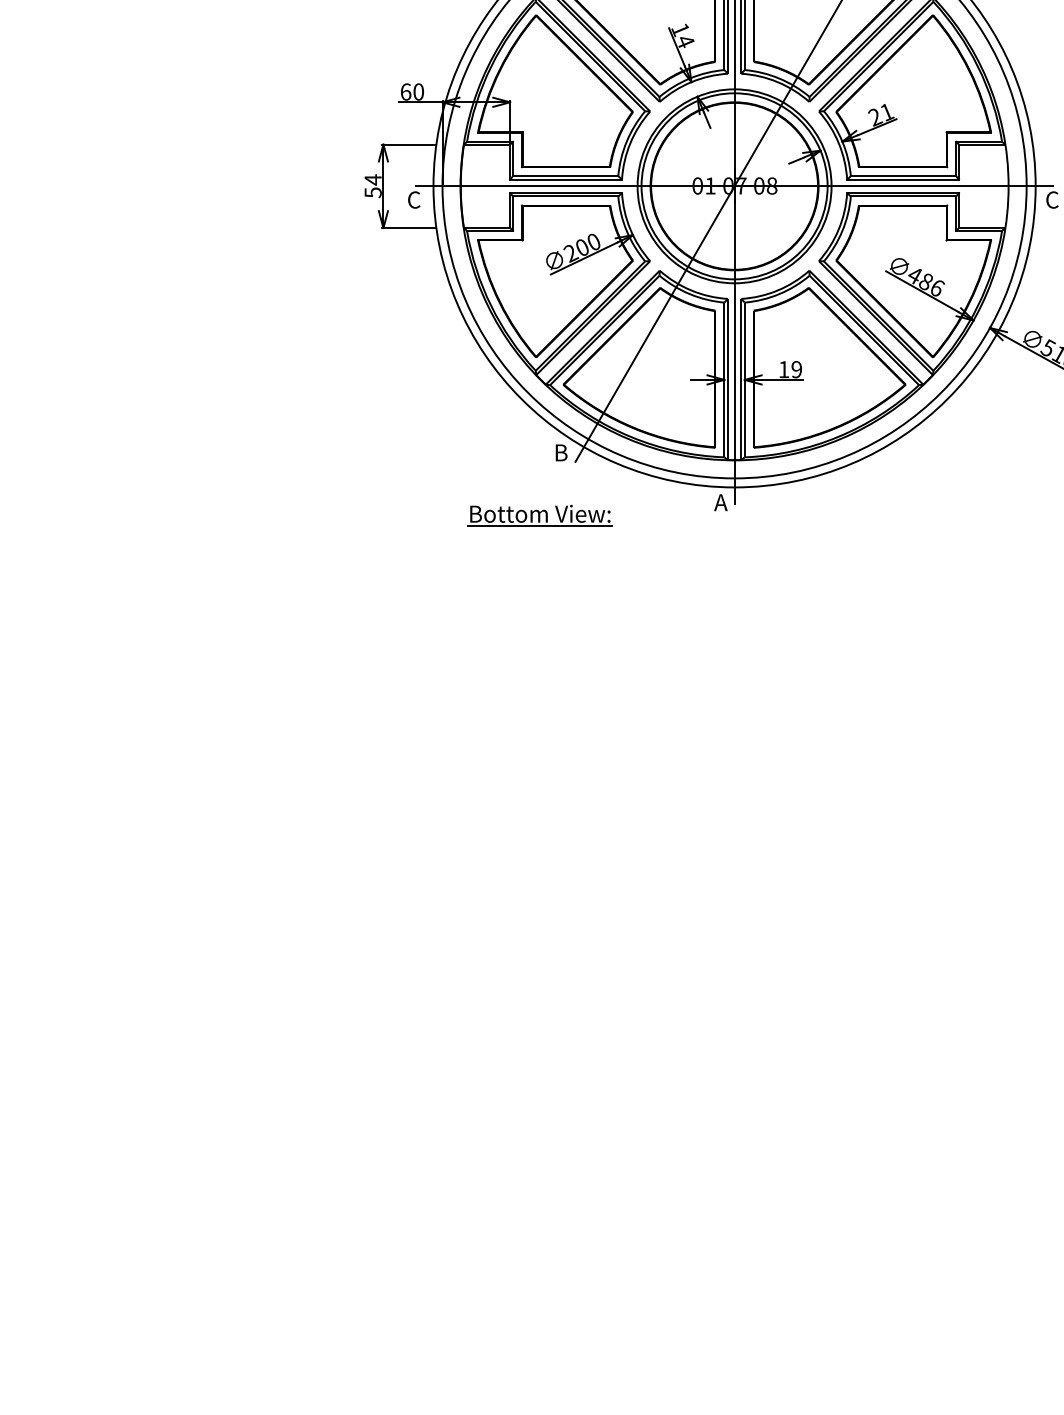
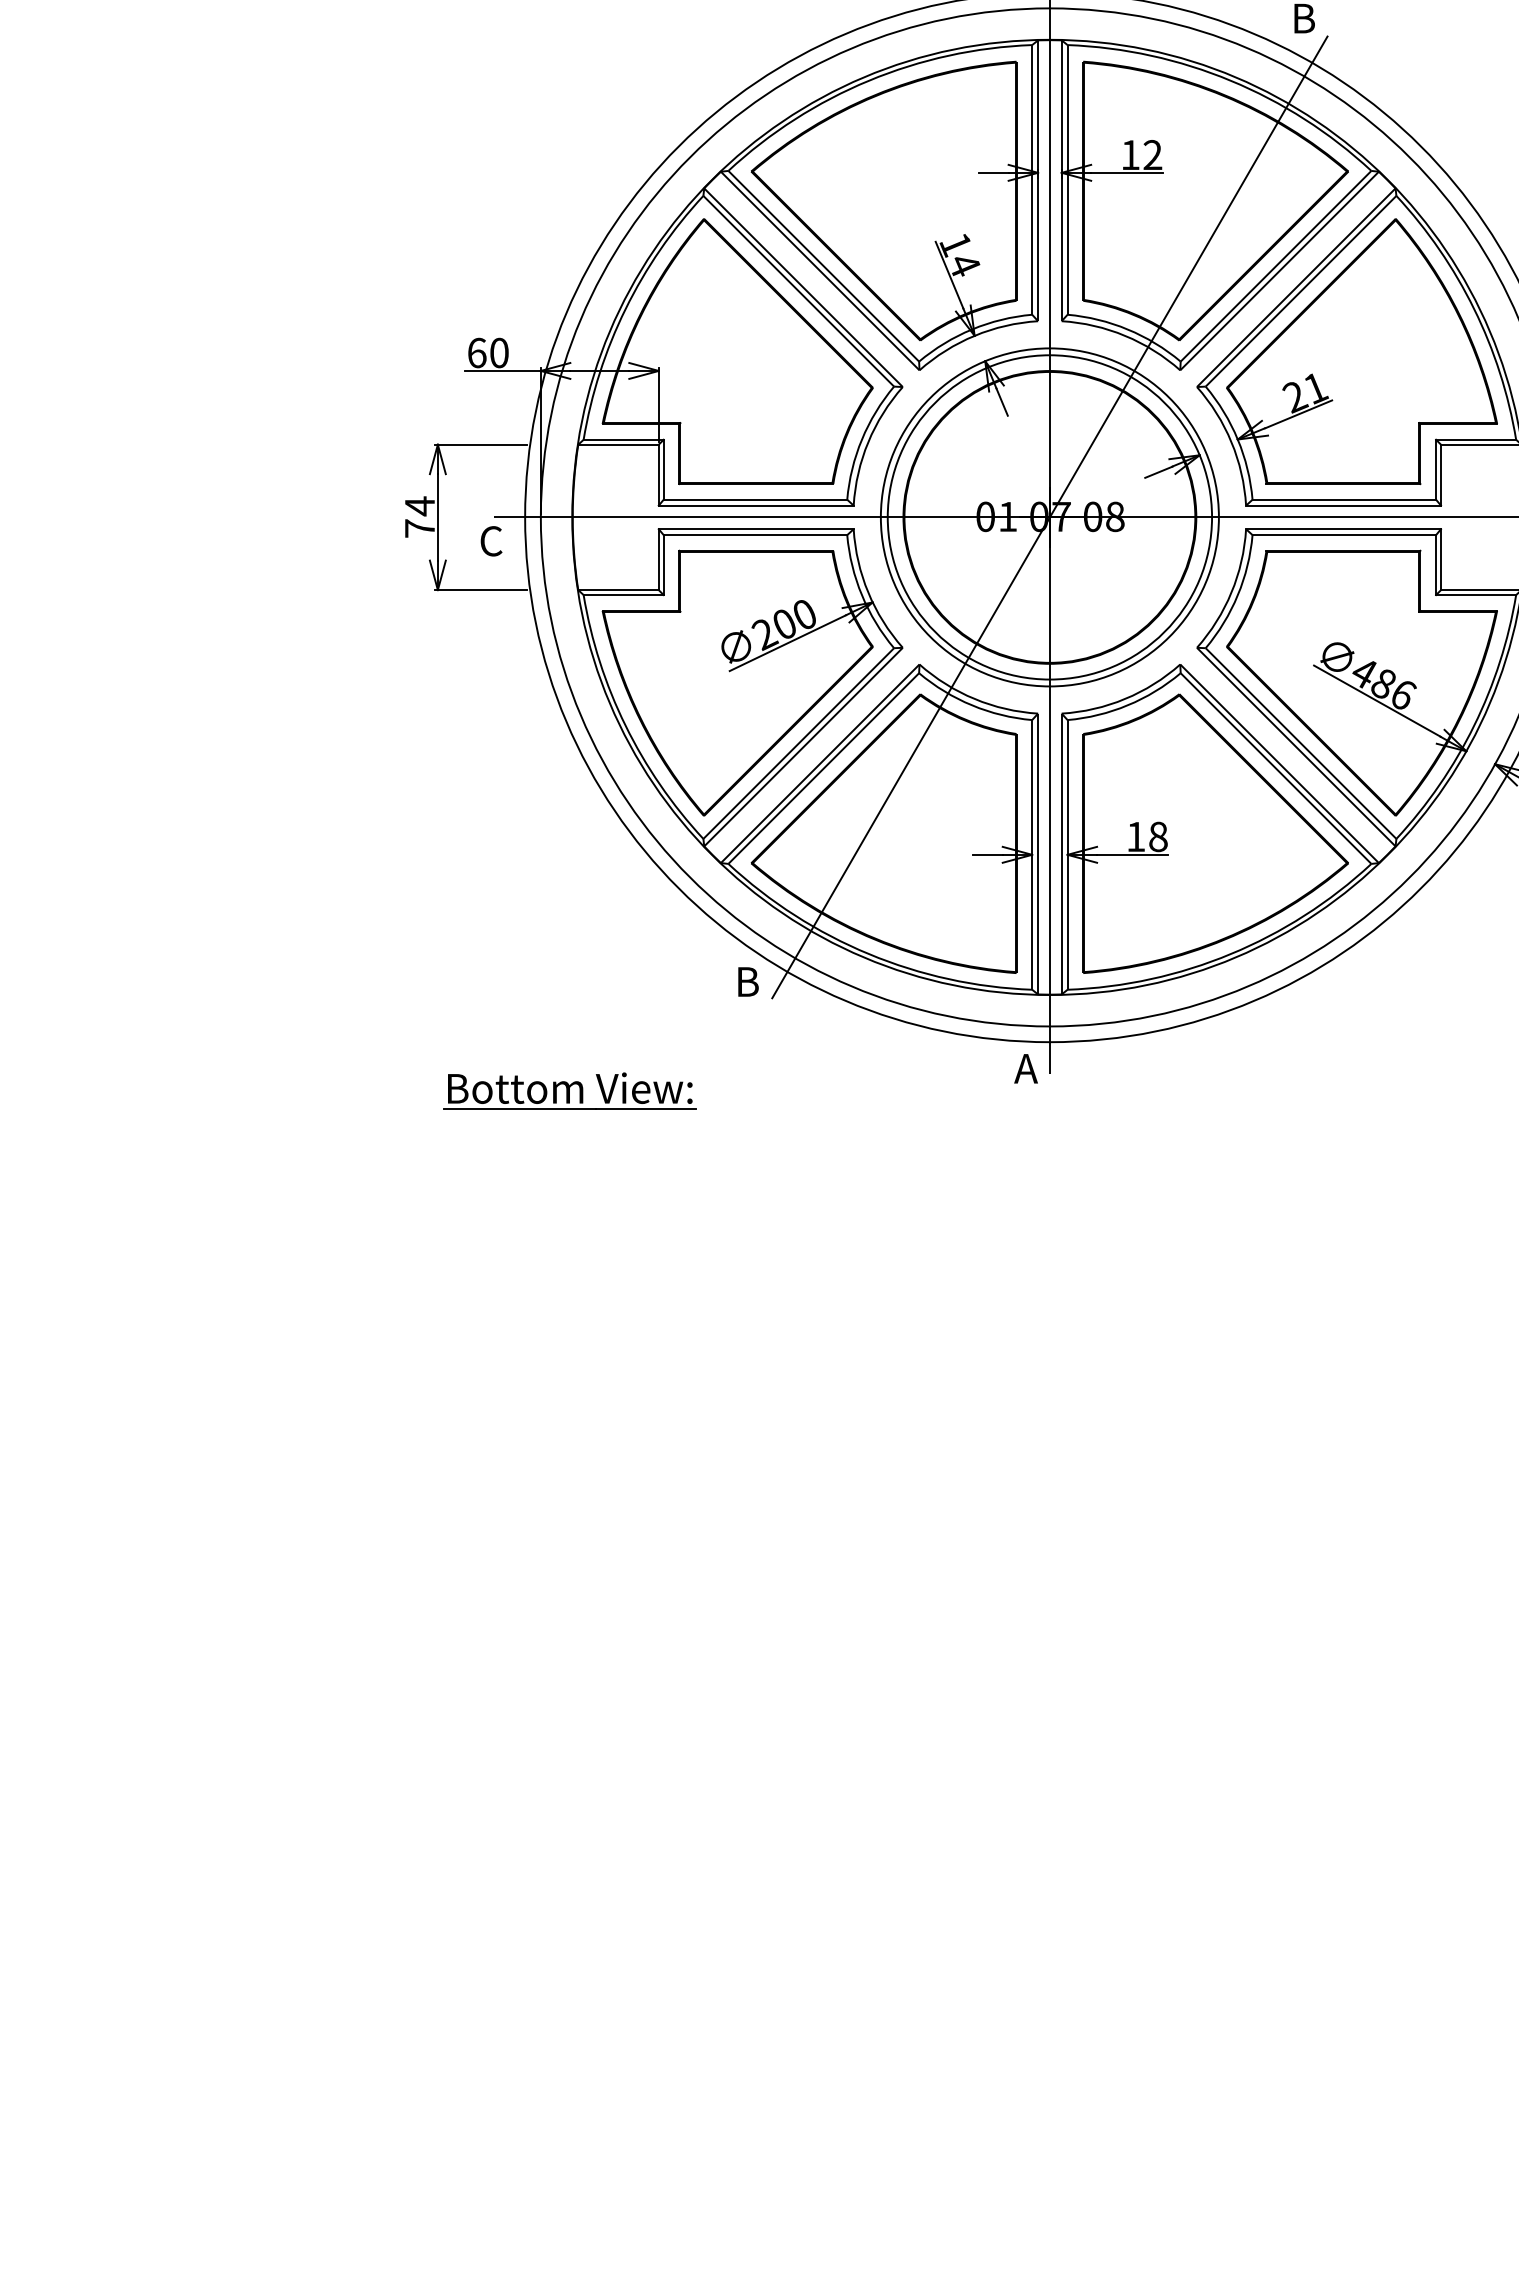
text: (372, 192) -> (418, 528), 54 -> 74
text: (796, 369) -> (1157, 836), 19 -> 18
part: (539, 515) -> (568, 1091), moved

